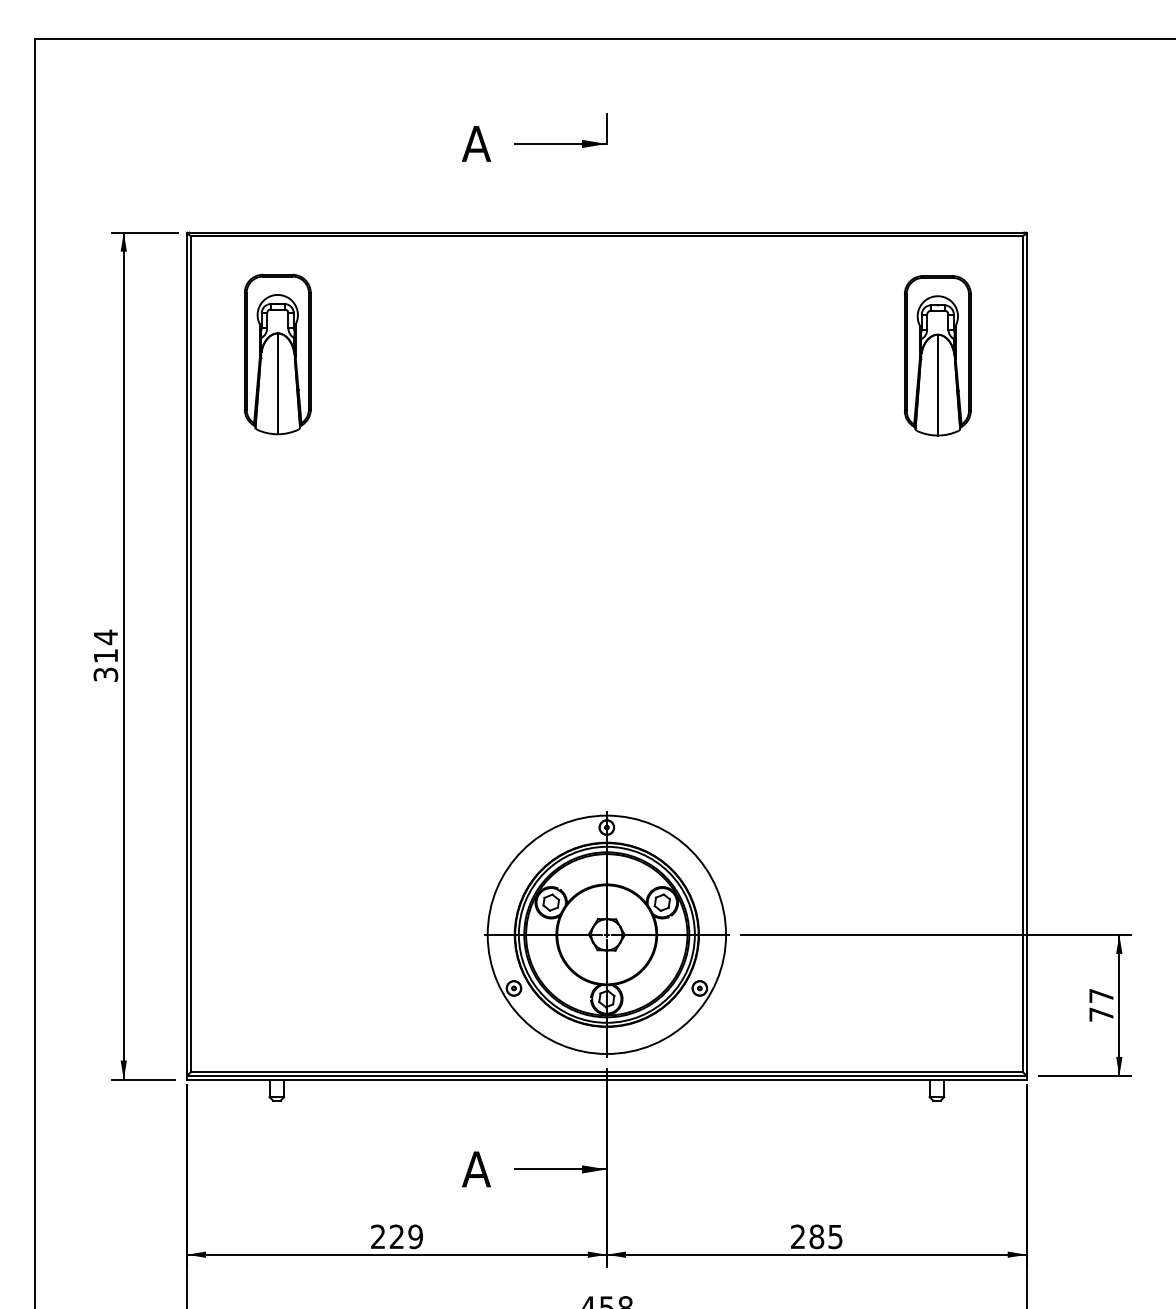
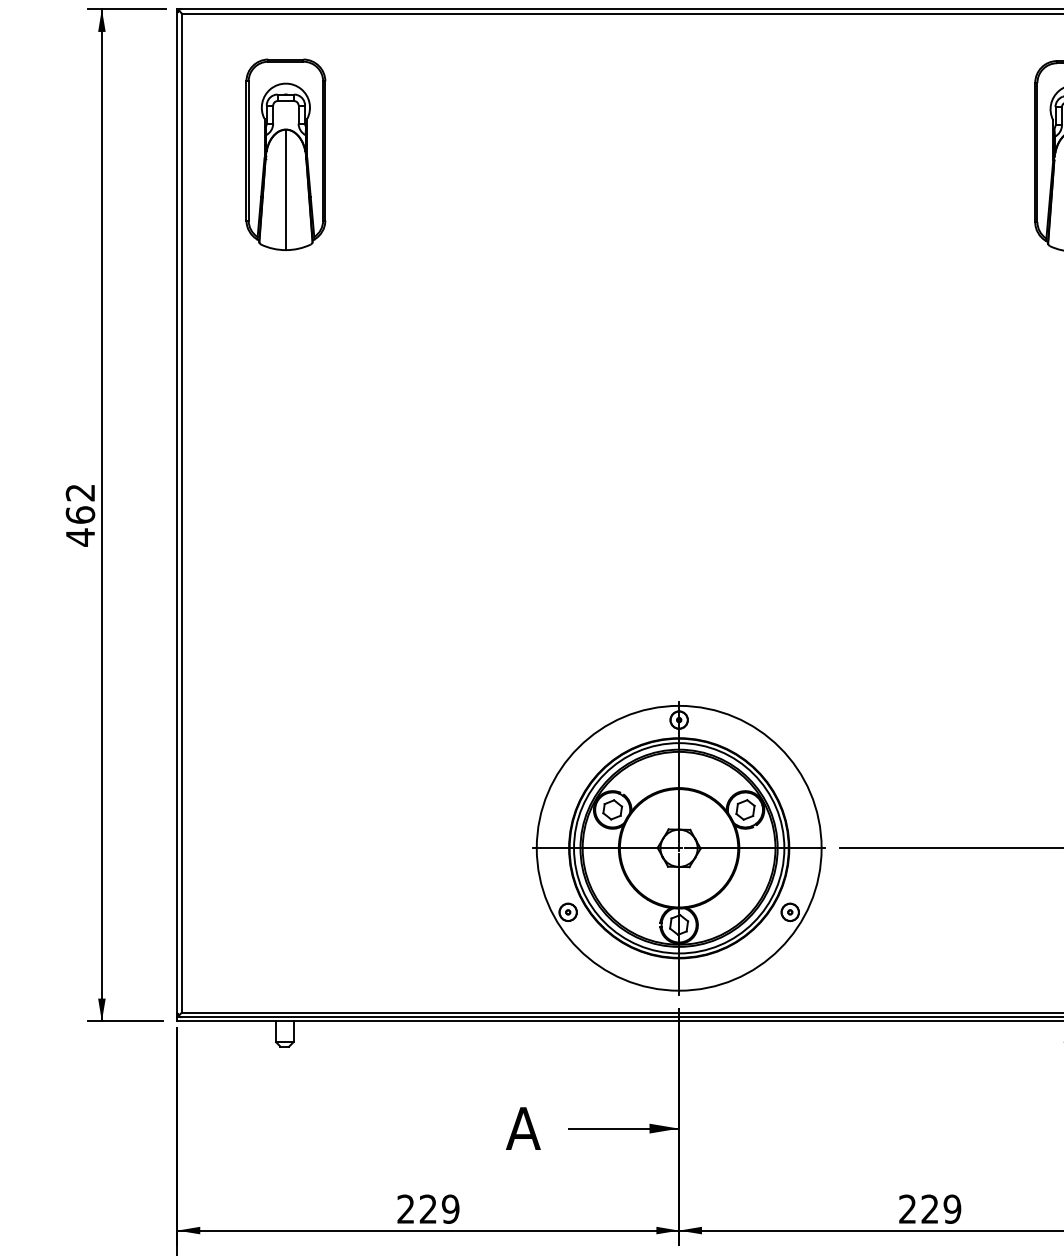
text: (105, 655) -> (80, 514), 314 -> 462
text: (825, 1236) -> (940, 1208), 285 -> 229

